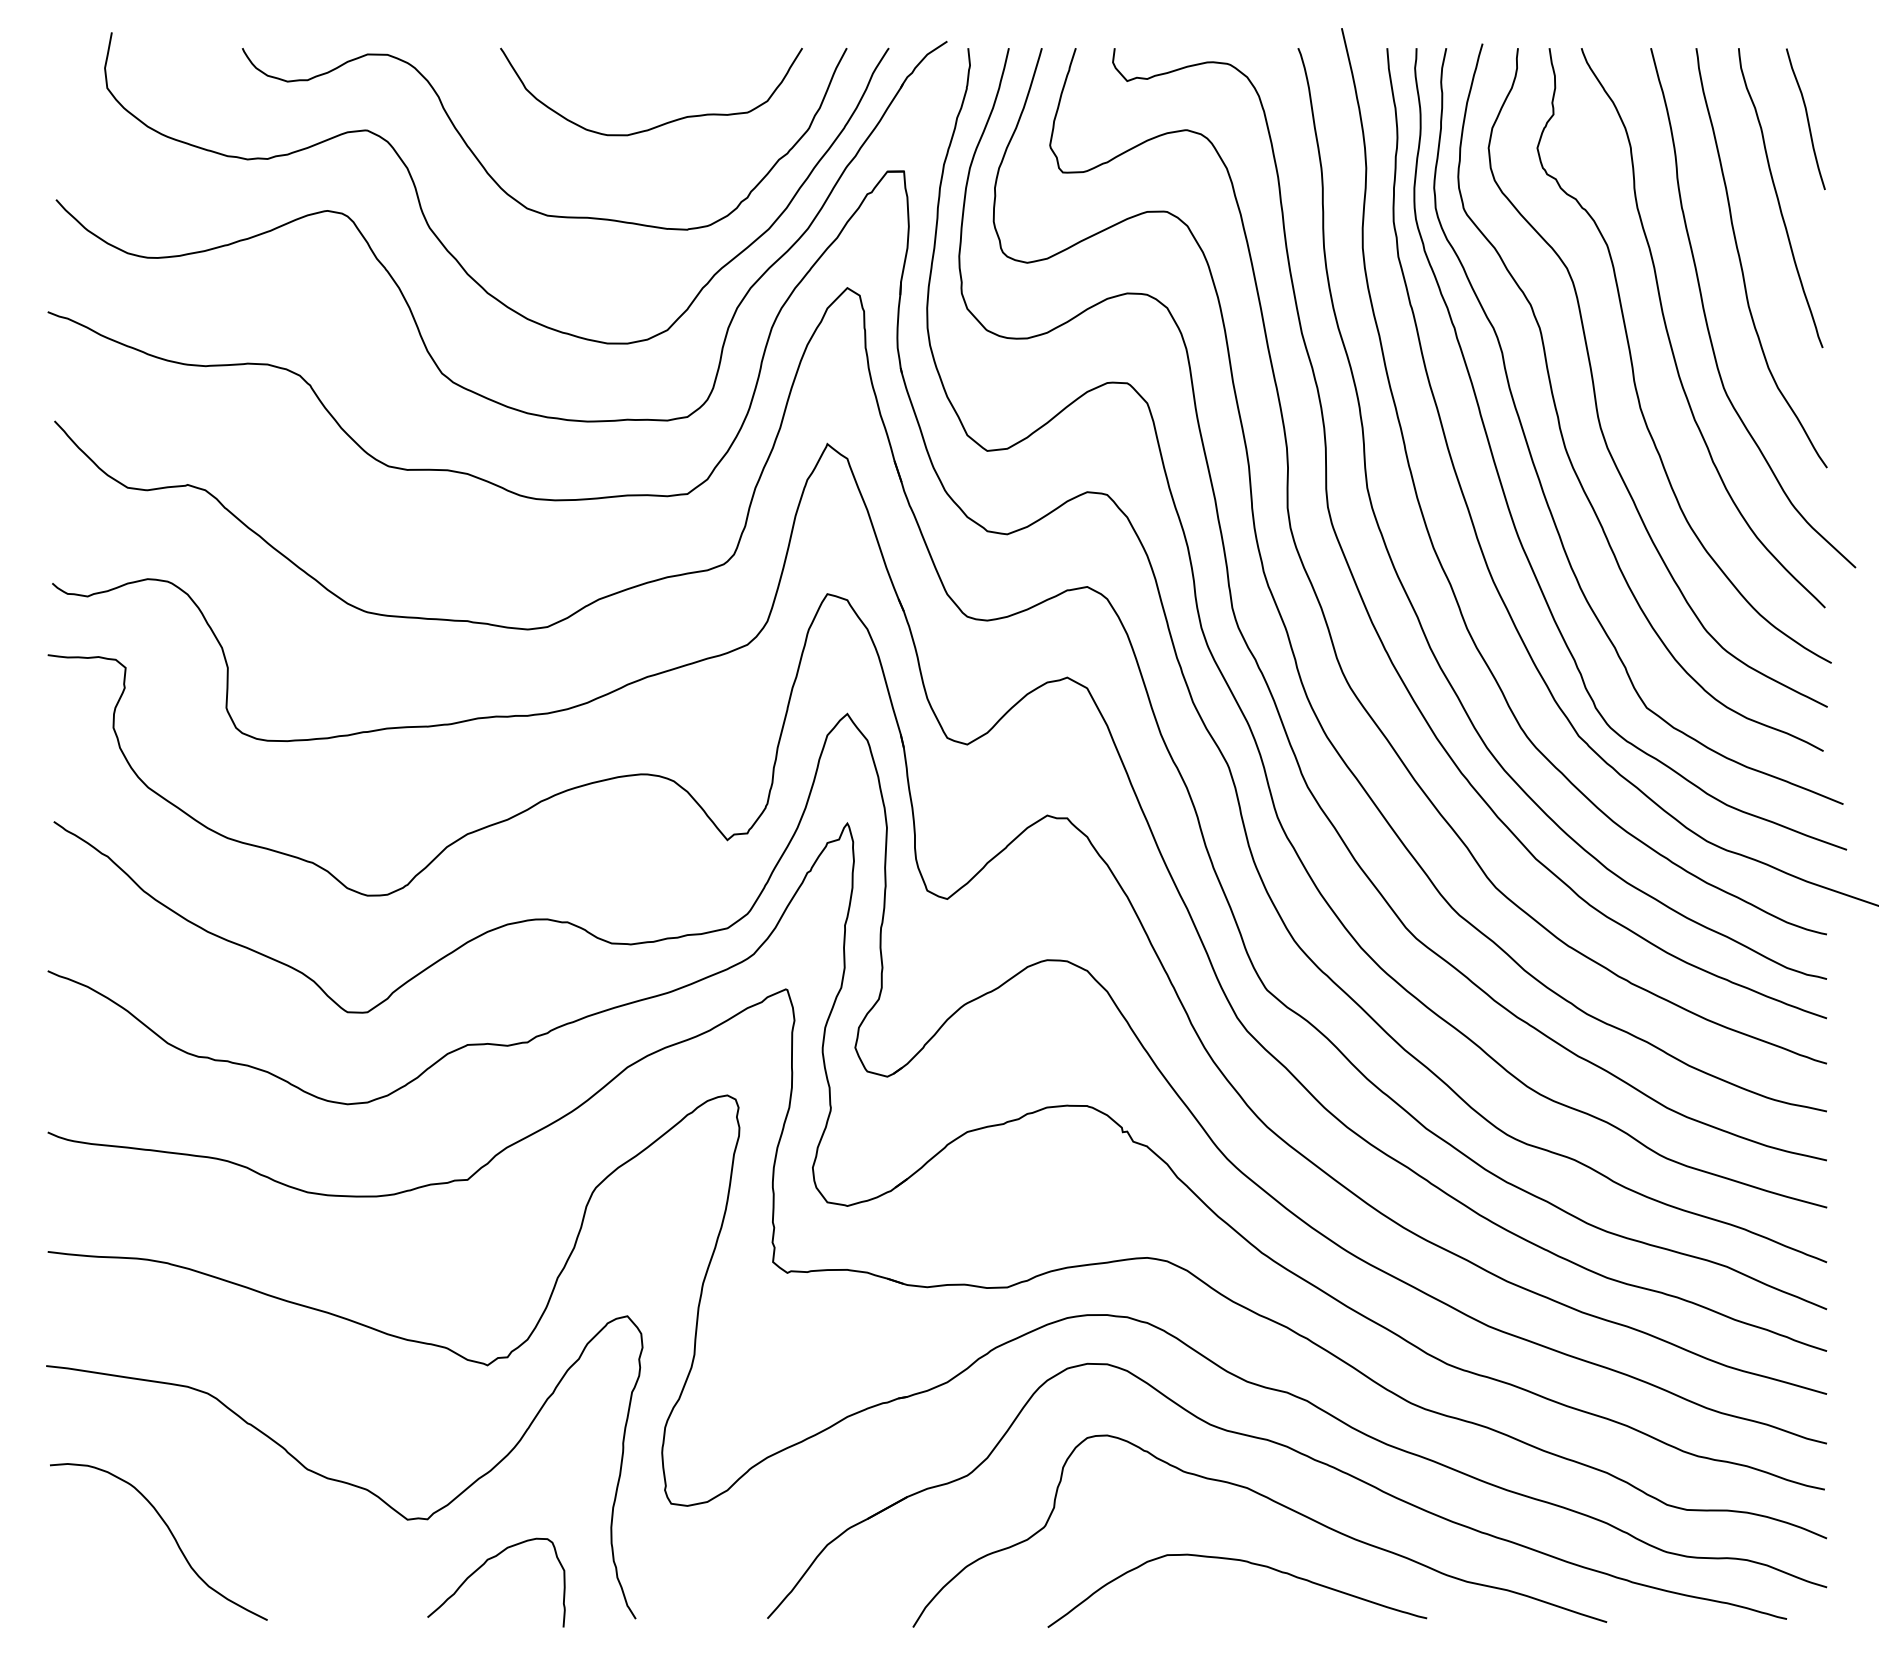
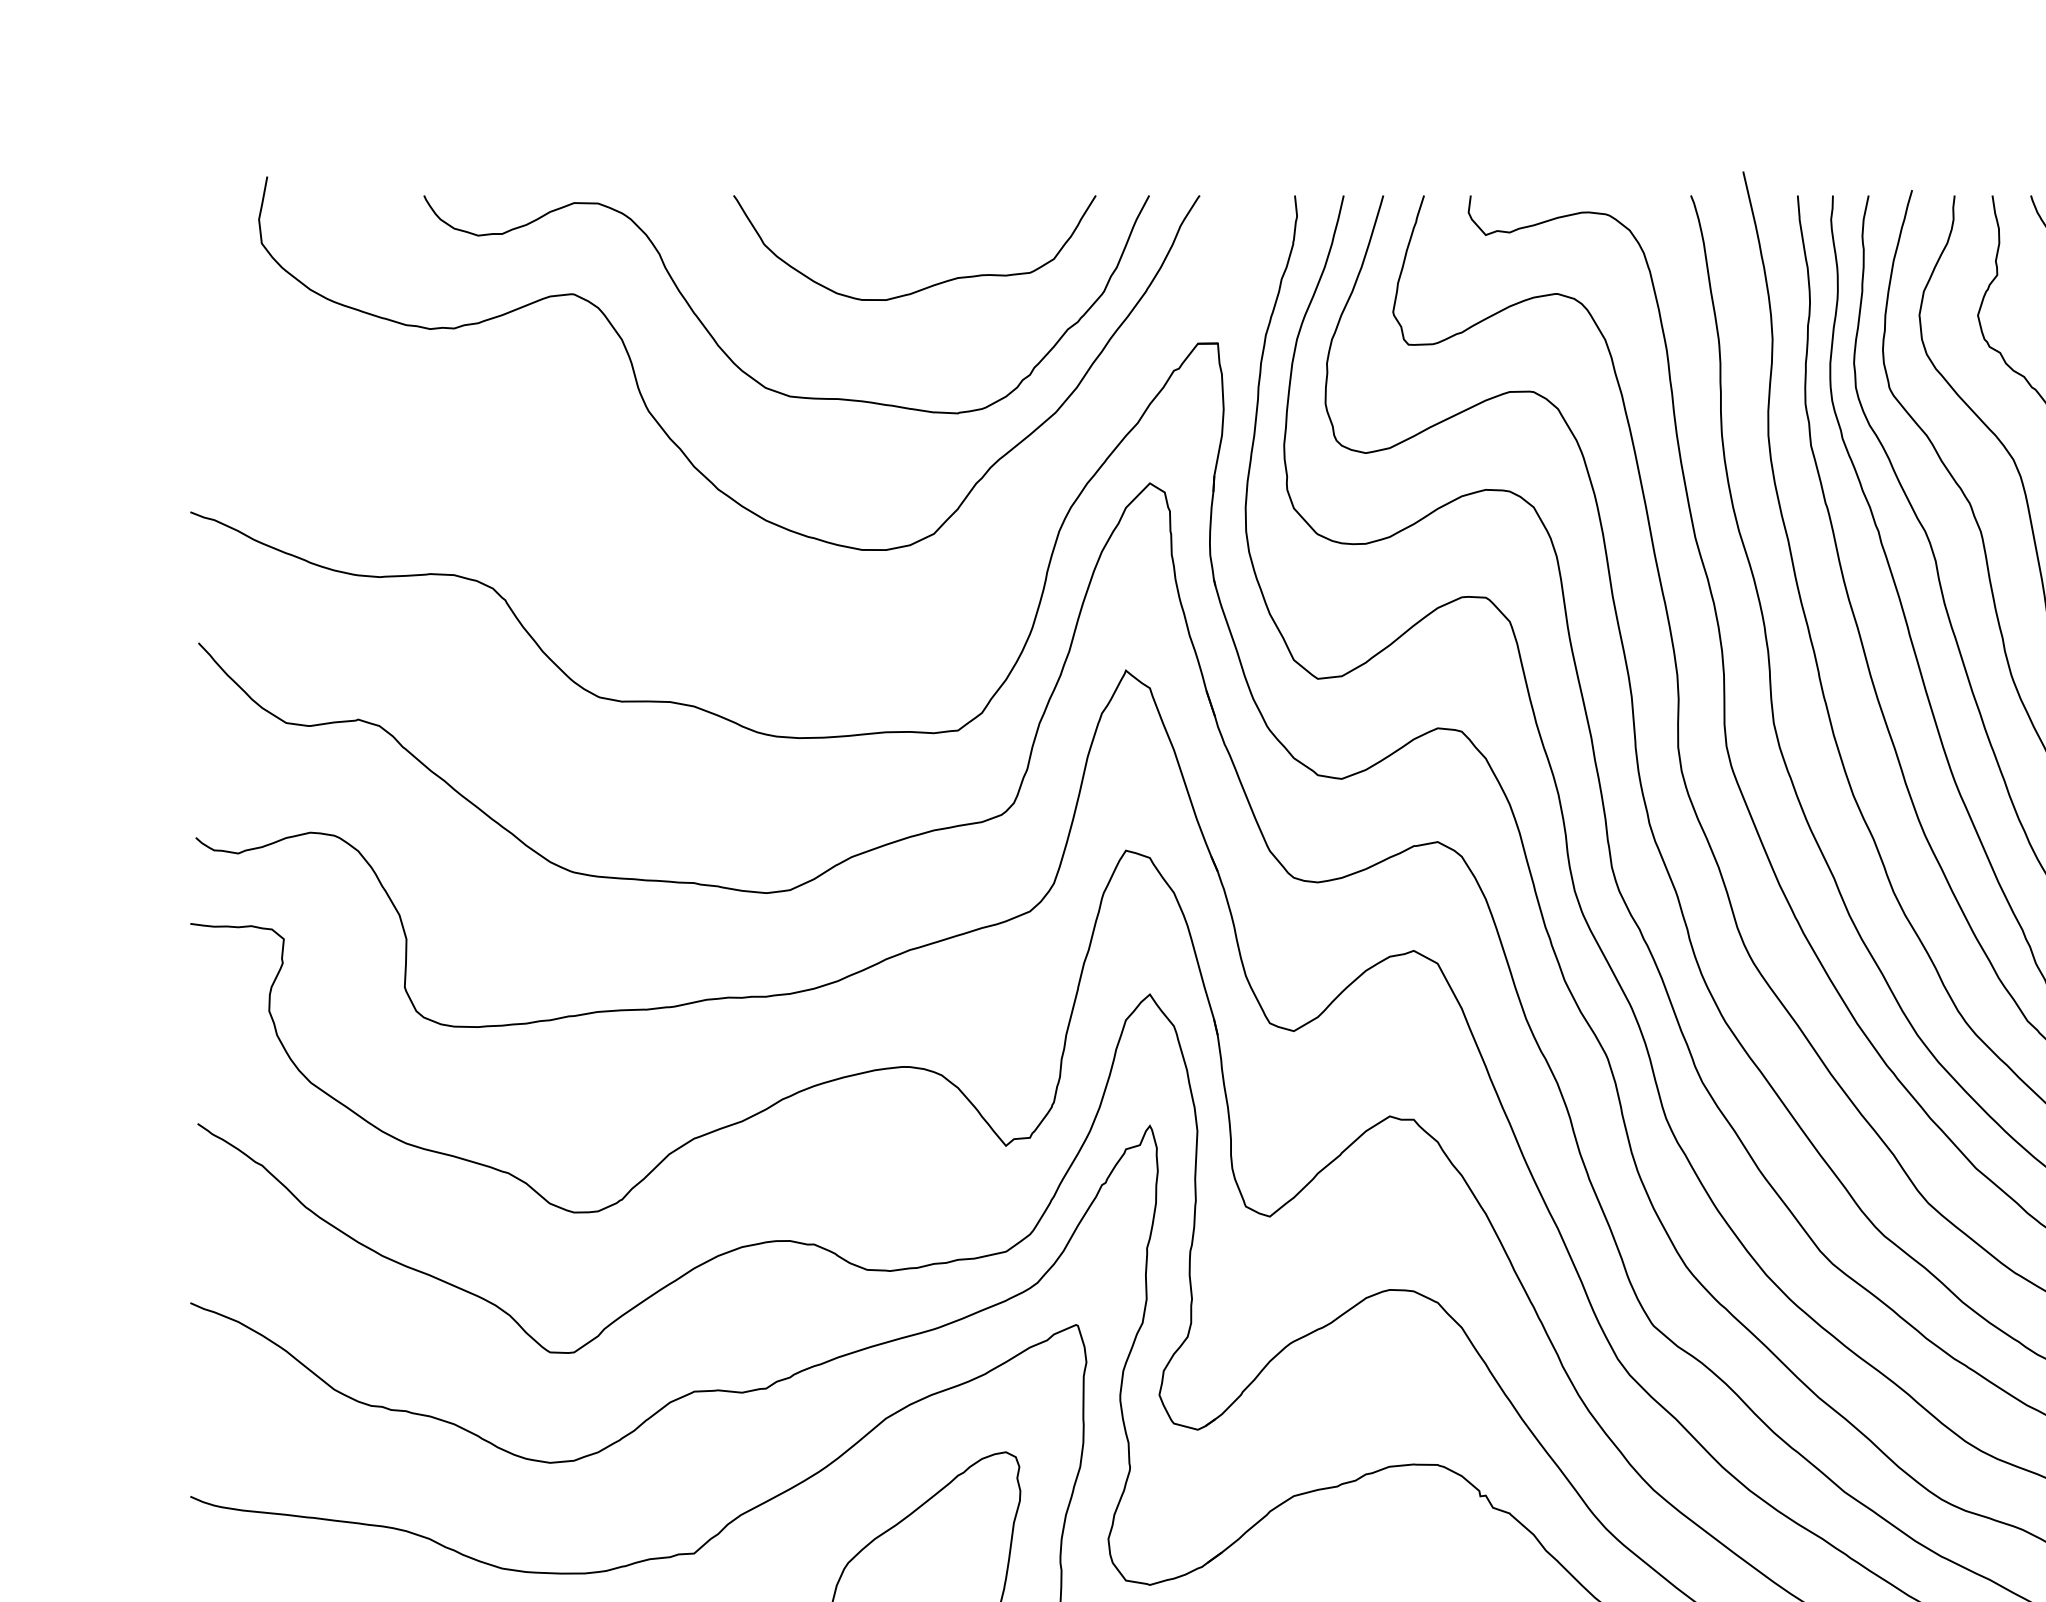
part: (399, 286) -> (612, 481), removed

